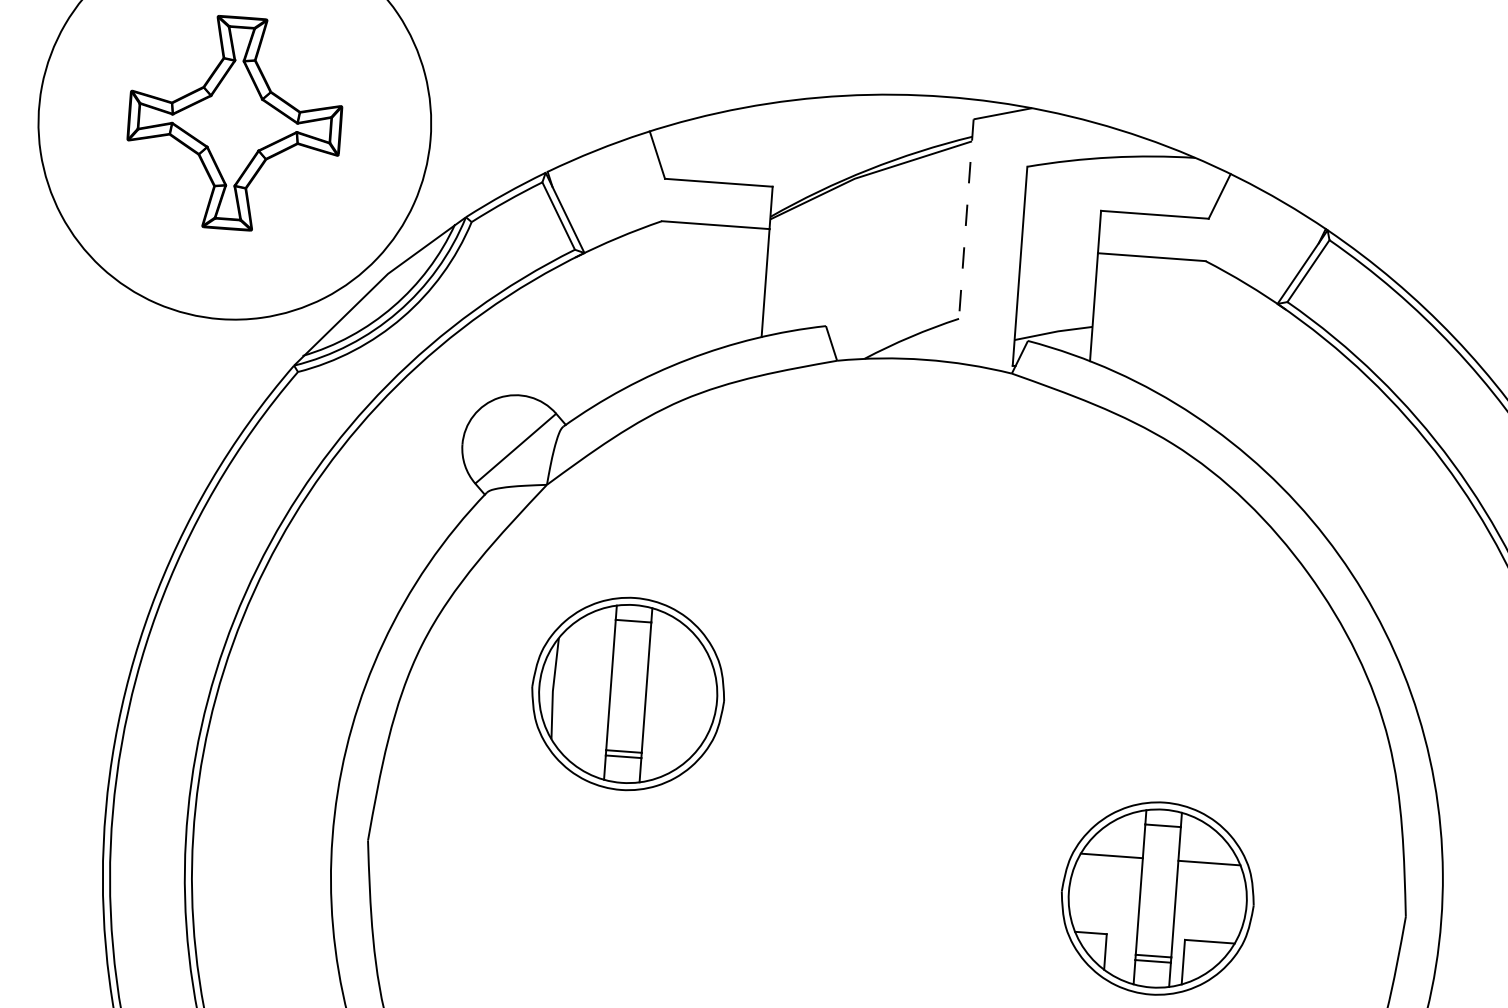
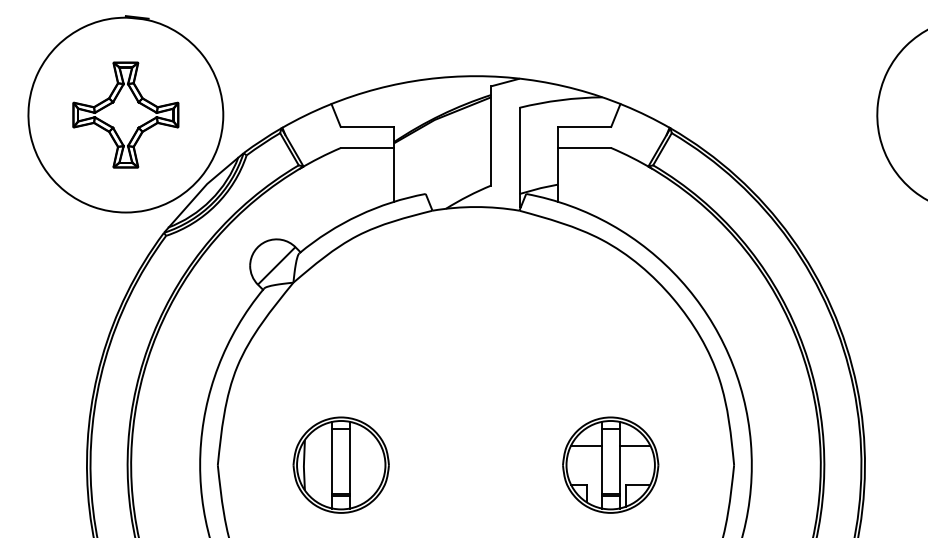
line: (966, 218) -> (491, 135), dashed -> solid
part: (626, 692) -> (340, 464), moved

